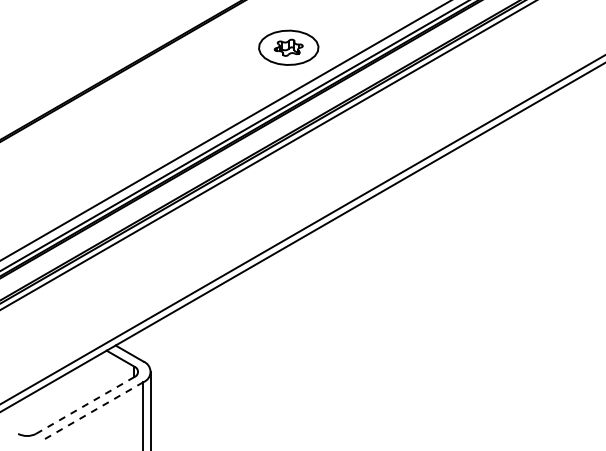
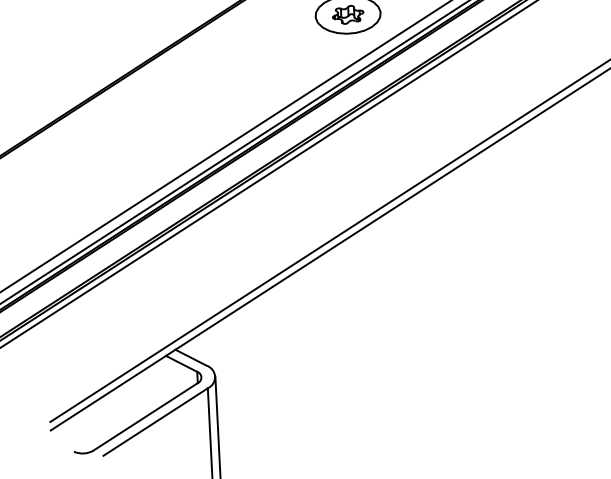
line: (85, 405) -> (145, 416), dashed -> solid
line: (94, 410) -> (155, 421), dashed -> solid

